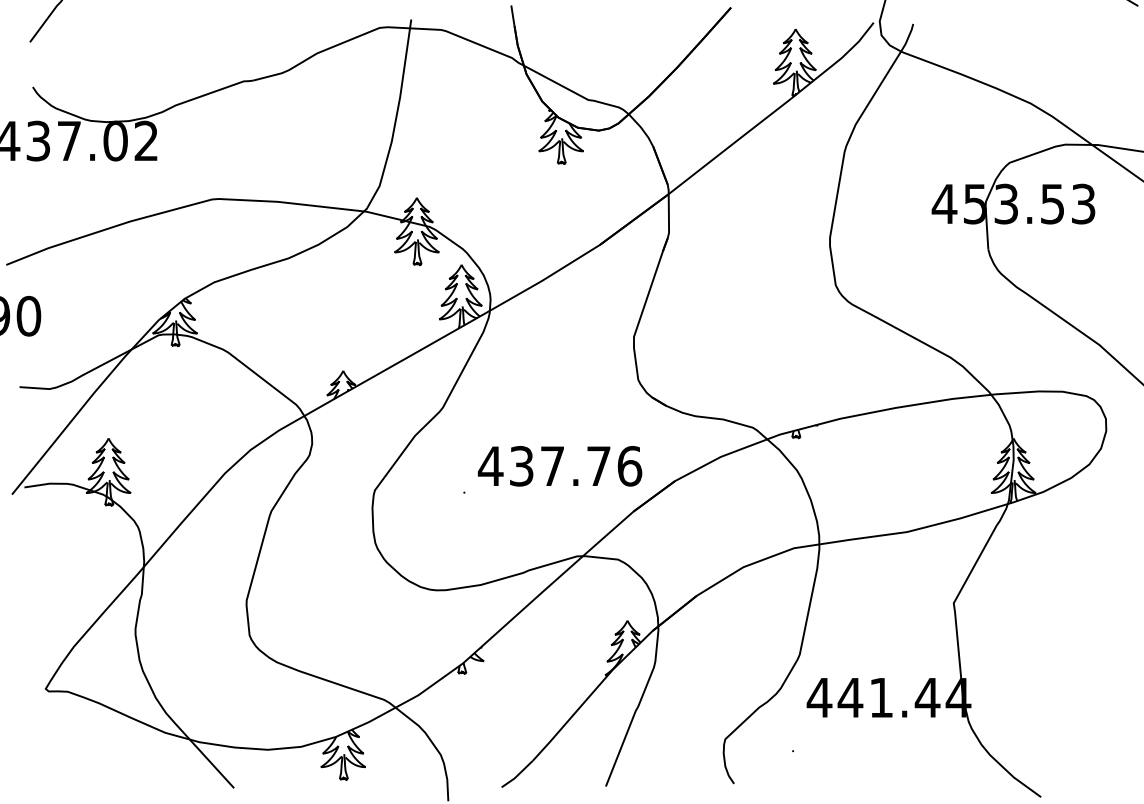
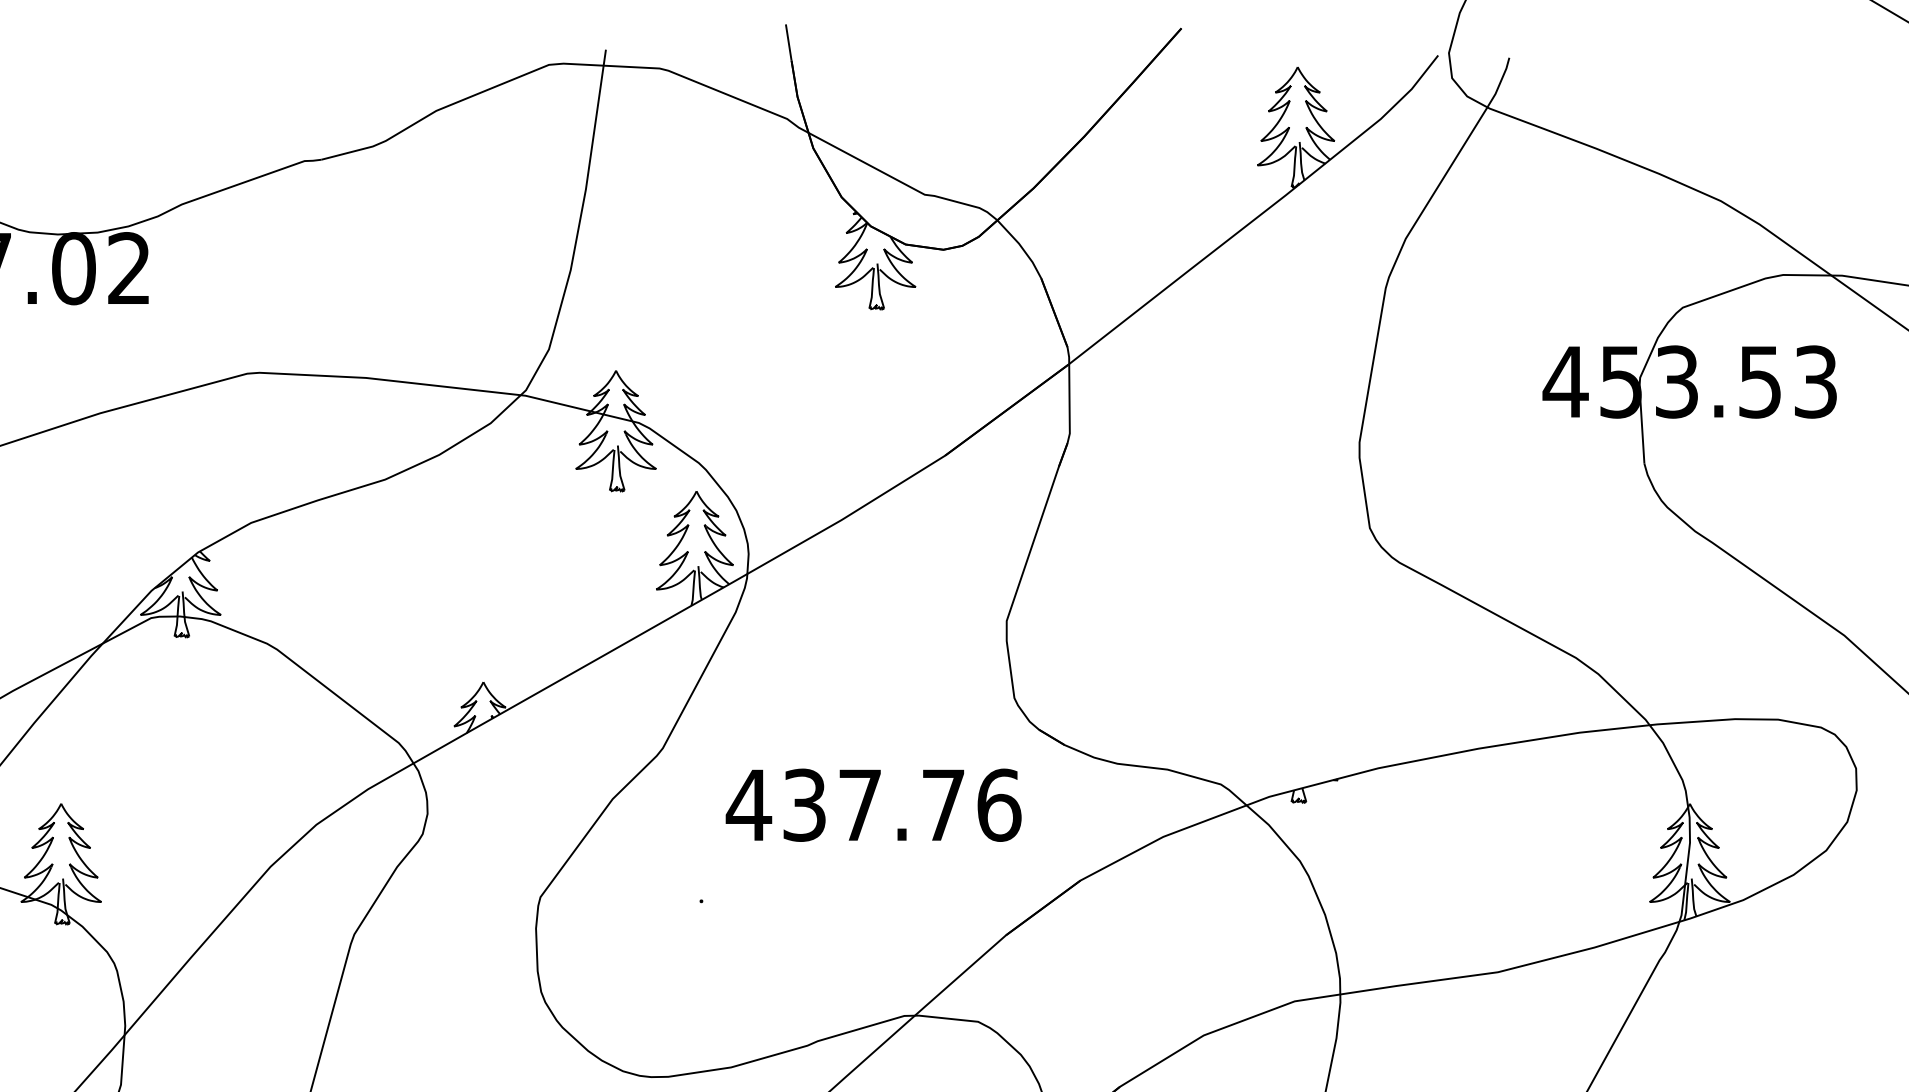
text: (559, 466) -> (872, 805), moved

